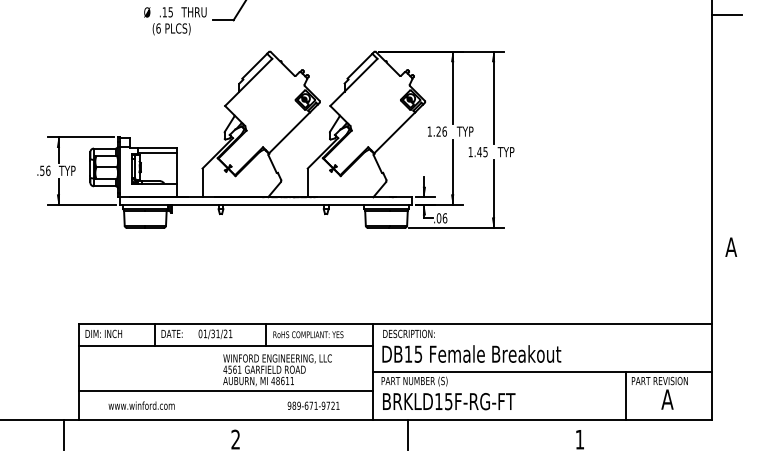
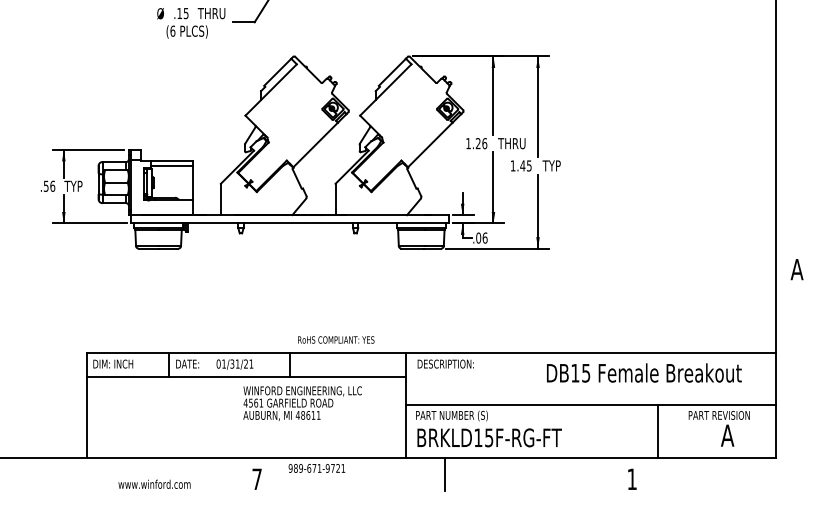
line: (726, 15) -> (791, 16), removed
text: (471, 131) -> (514, 143), TYP -> THRU
text: (308, 334) -> (336, 339), moved
text: (471, 353) -> (644, 372), moved
line: (226, 391) -> (246, 426), removed
line: (626, 395) -> (658, 431), moved
text: (141, 404) -> (154, 483), moved
text: (313, 405) -> (316, 468), moved
line: (63, 434) -> (69, 473), removed
text: (235, 438) -> (256, 478), 2 -> 7

